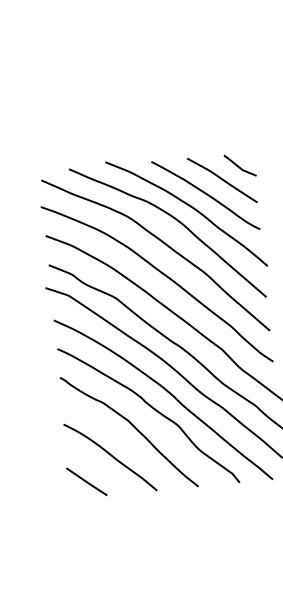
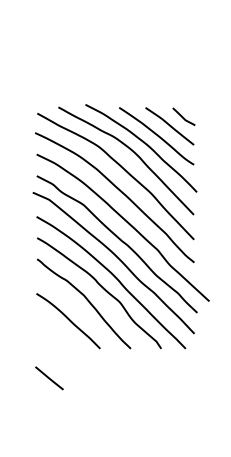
line: (86, 482) -> (49, 378), moved

